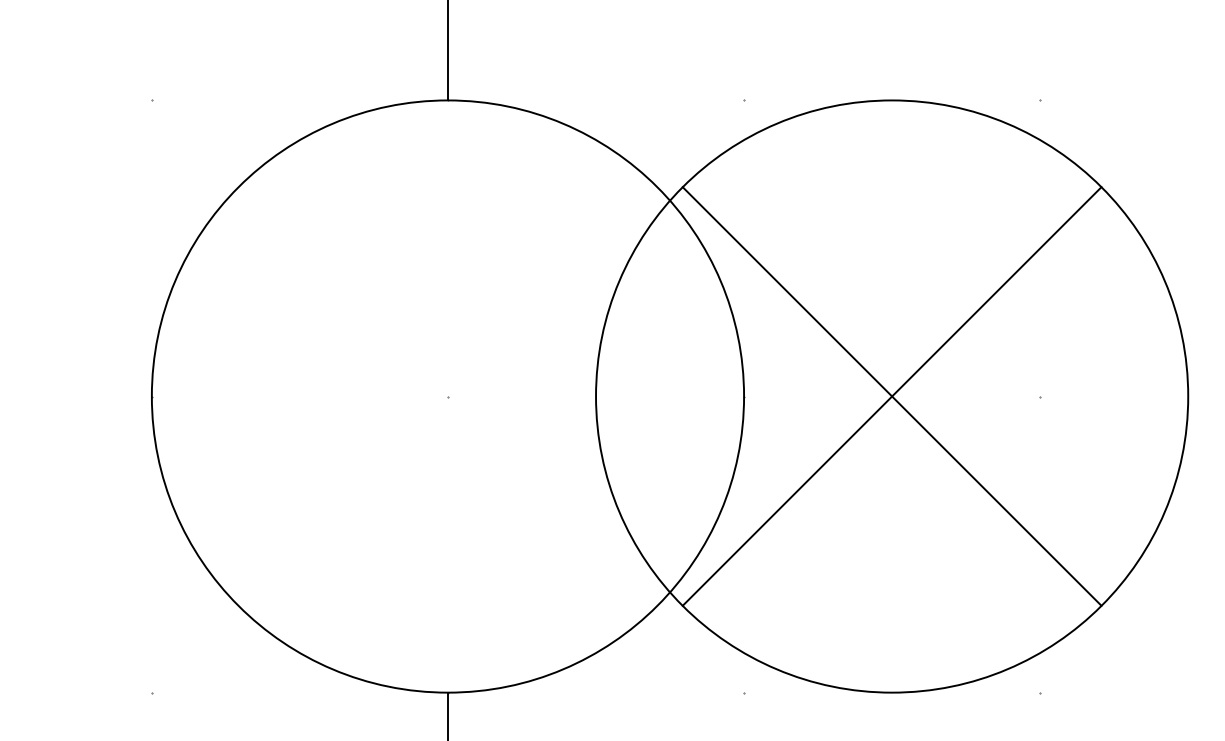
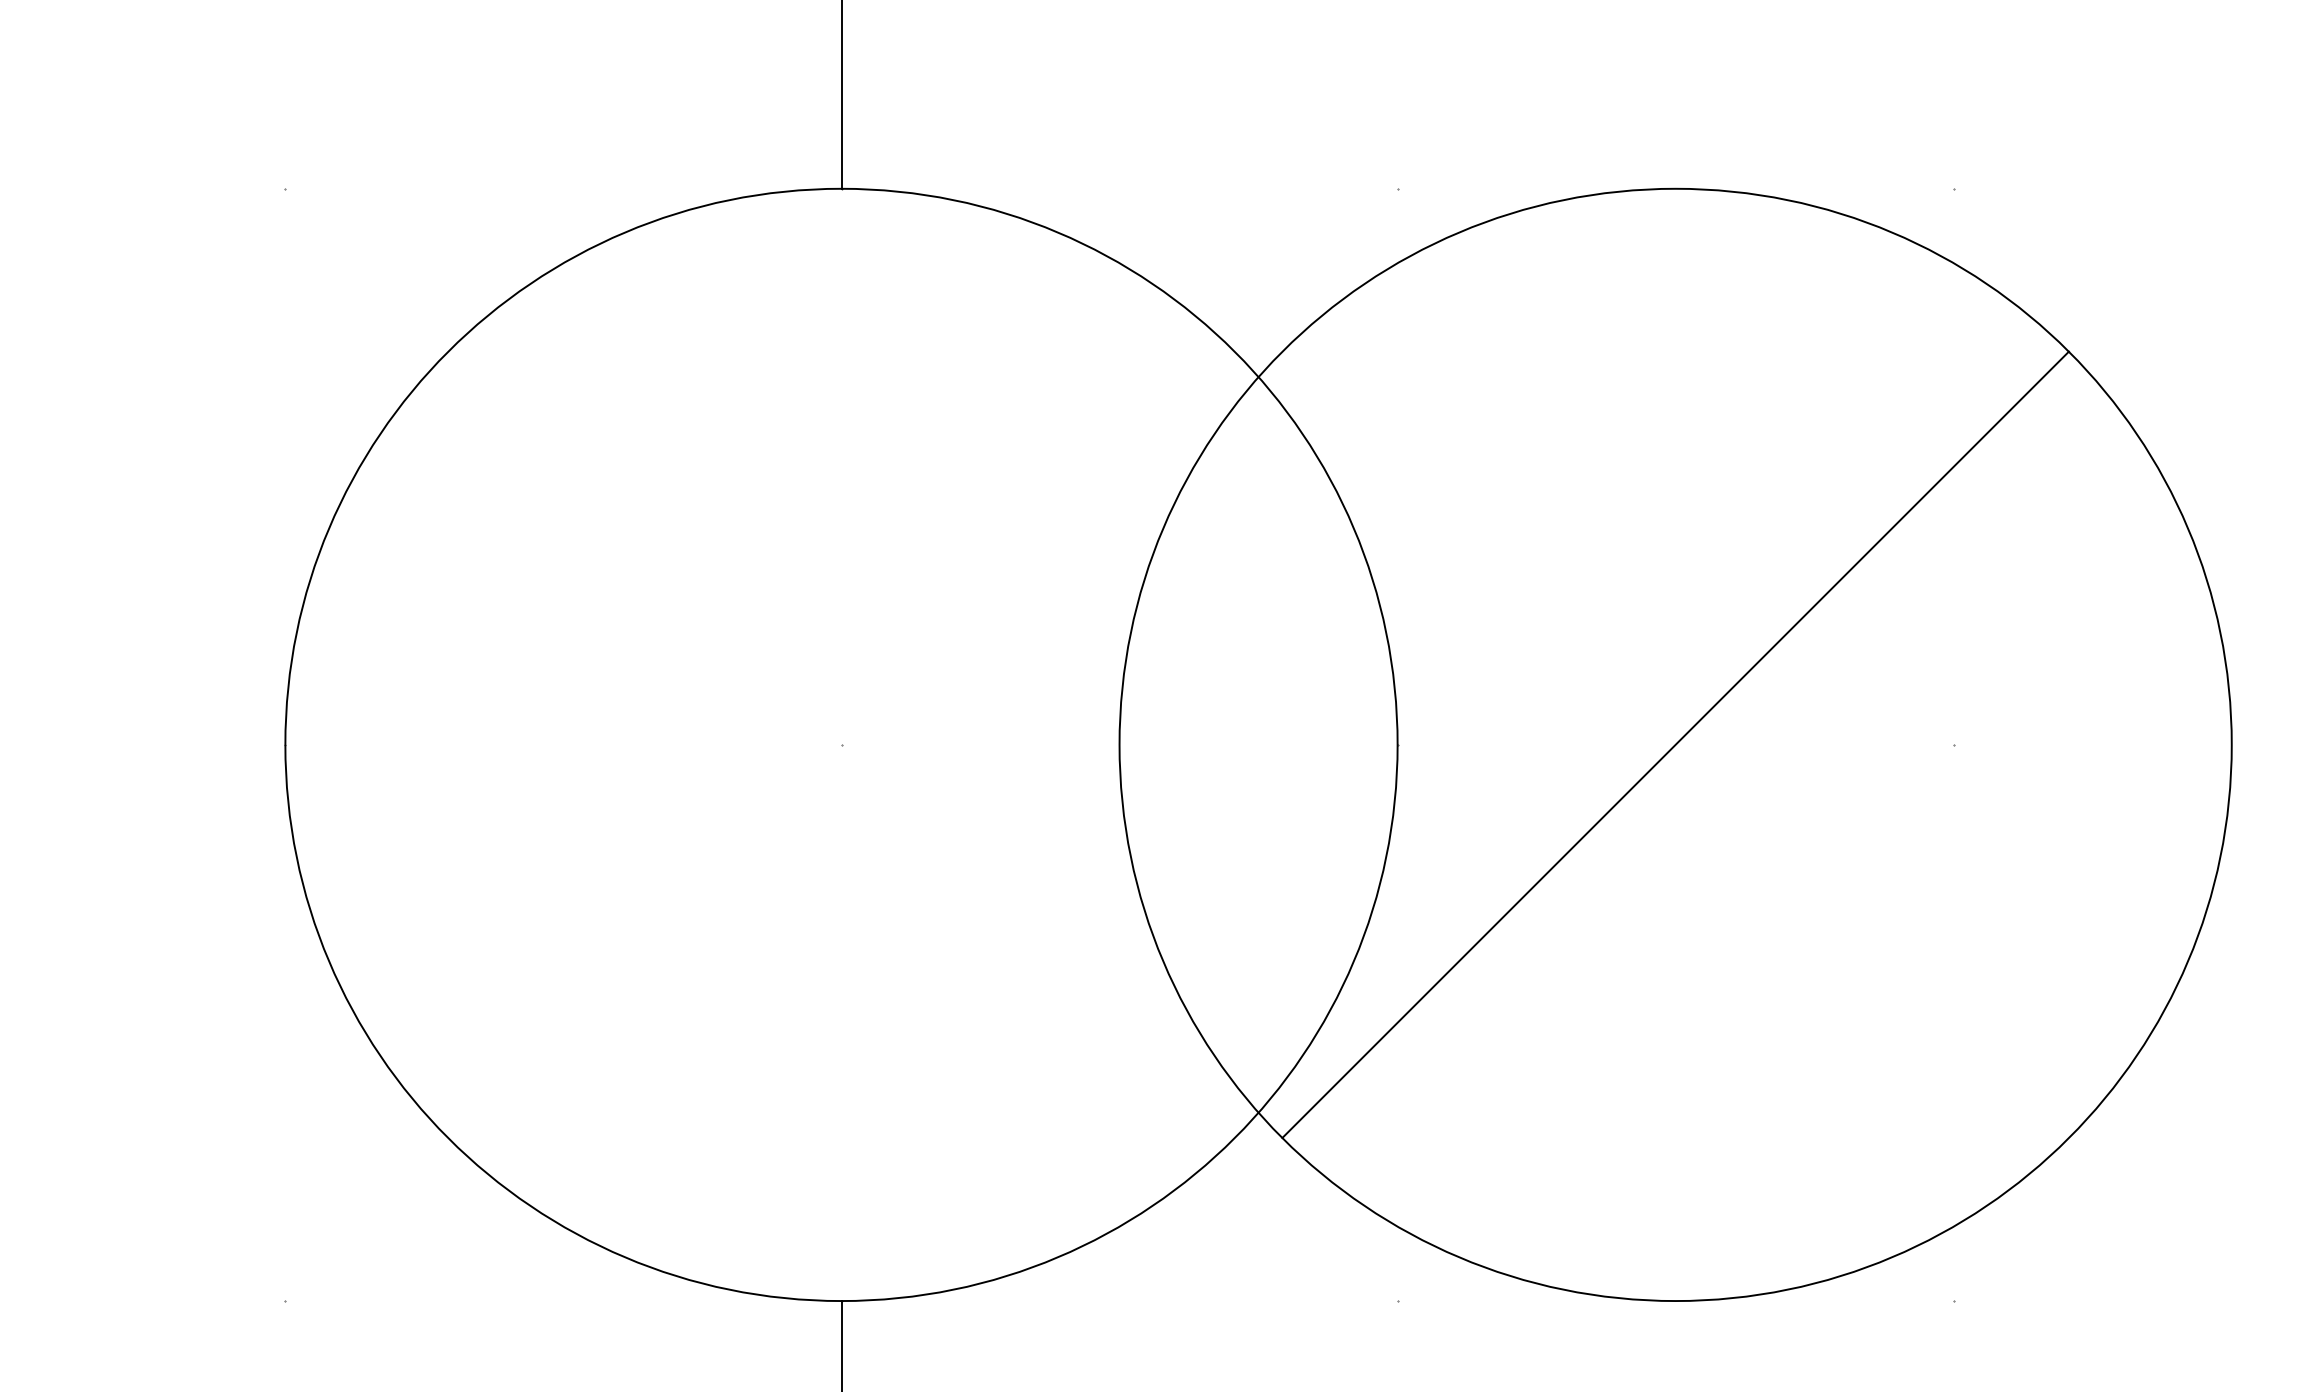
line: (891, 396) -> (1674, 744), removed

